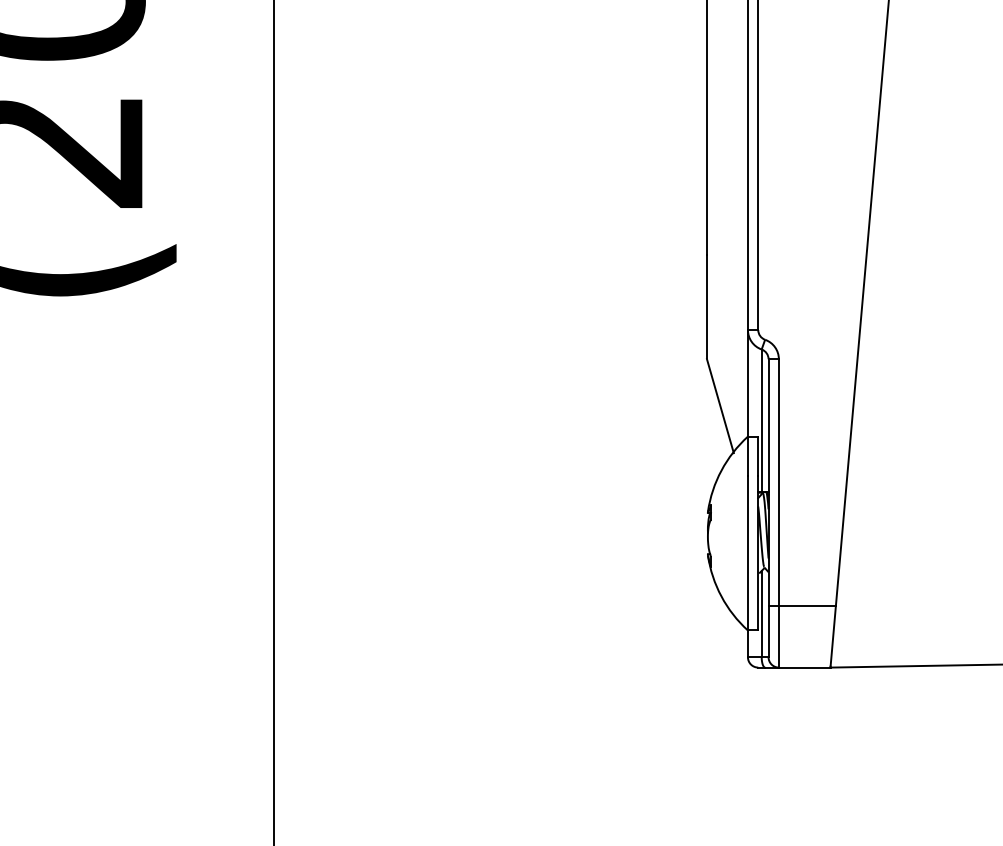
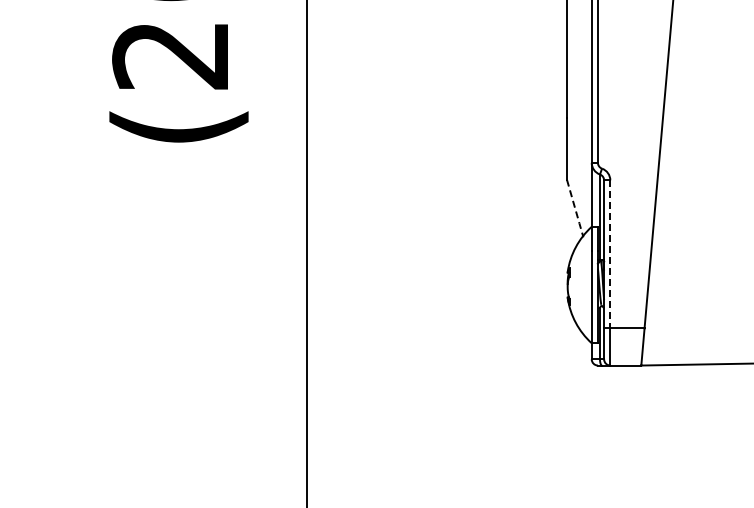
line: (720, 407) -> (575, 209), solid -> dashed
line: (779, 482) -> (610, 254), solid -> dashed

